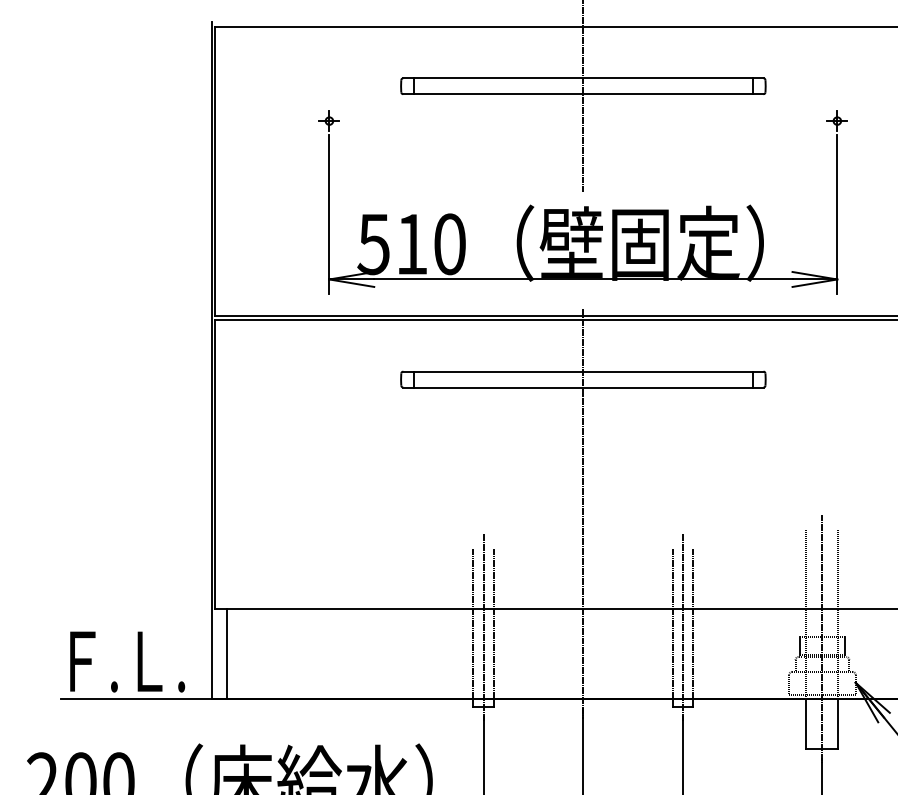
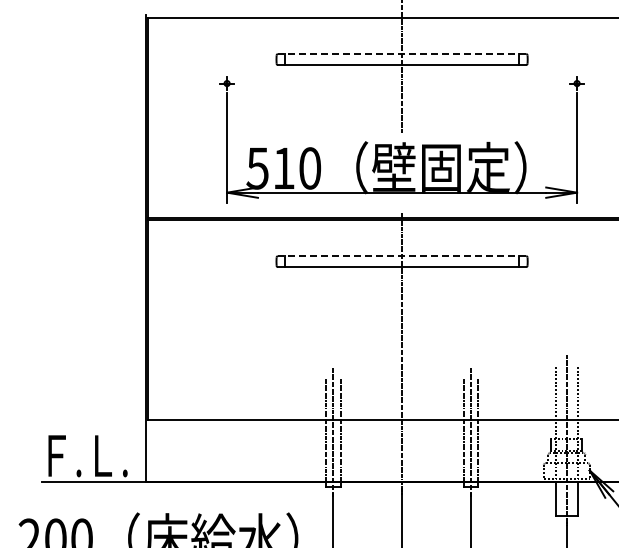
line: (582, 78) -> (401, 54), solid -> dashed
line: (582, 372) -> (401, 256), solid -> dashed
line: (226, 653) -> (156, 450), removed

